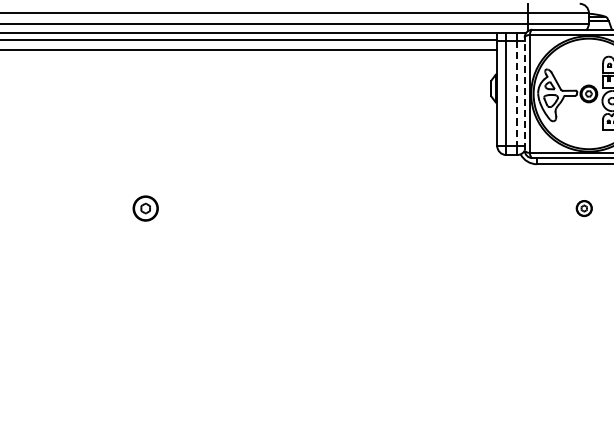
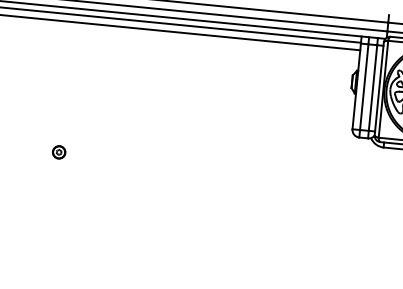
line: (524, 93) -> (379, 88), dashed -> solid
line: (517, 94) -> (373, 88), dashed -> solid
part: (145, 208) -> (58, 152), size x0.62

